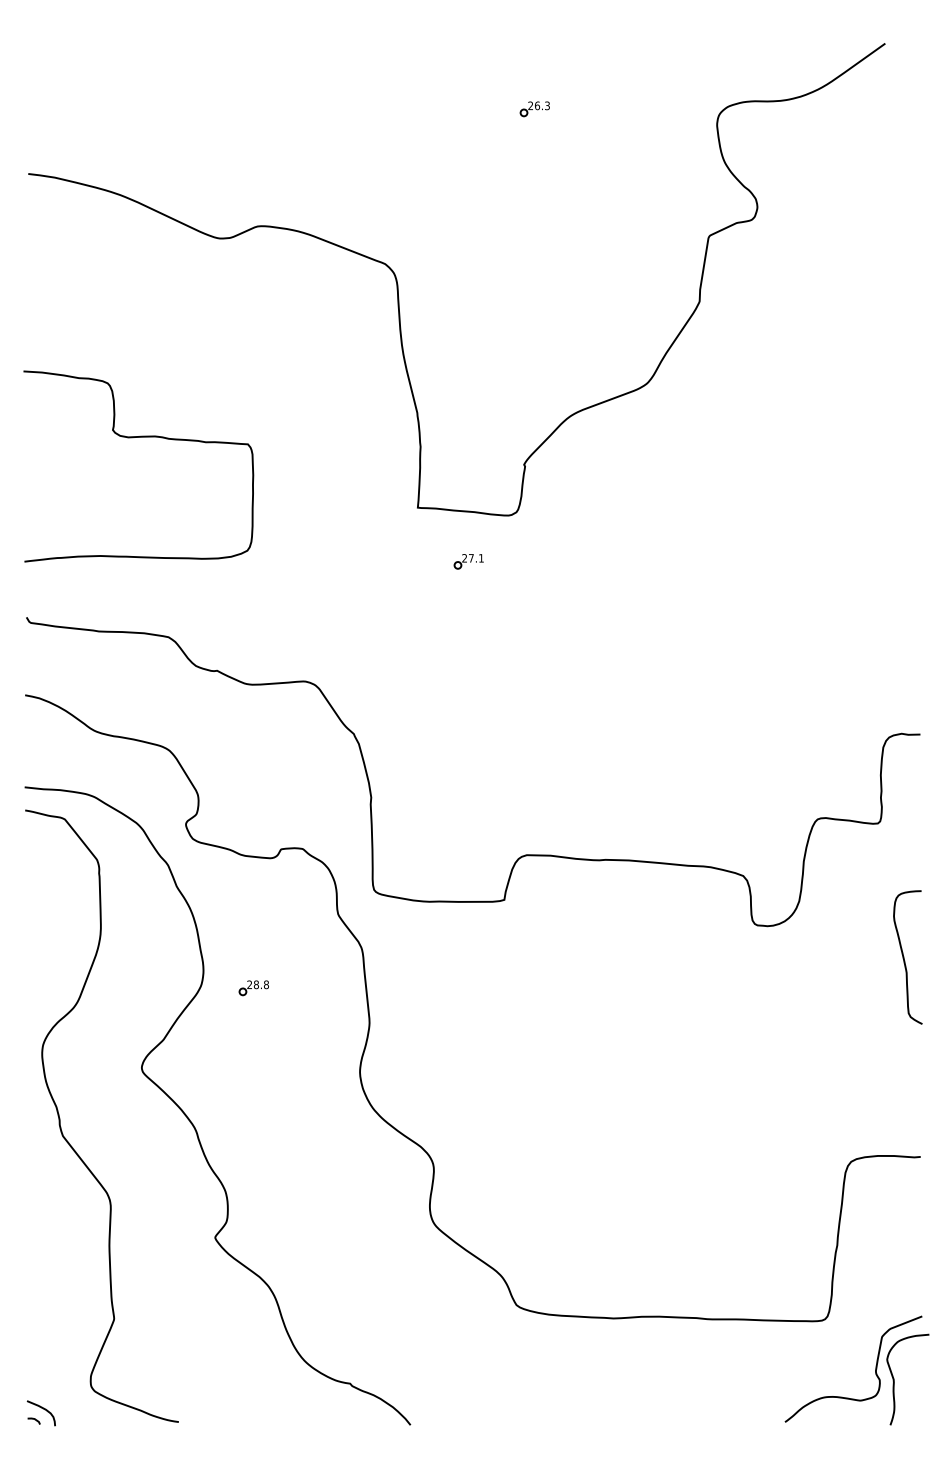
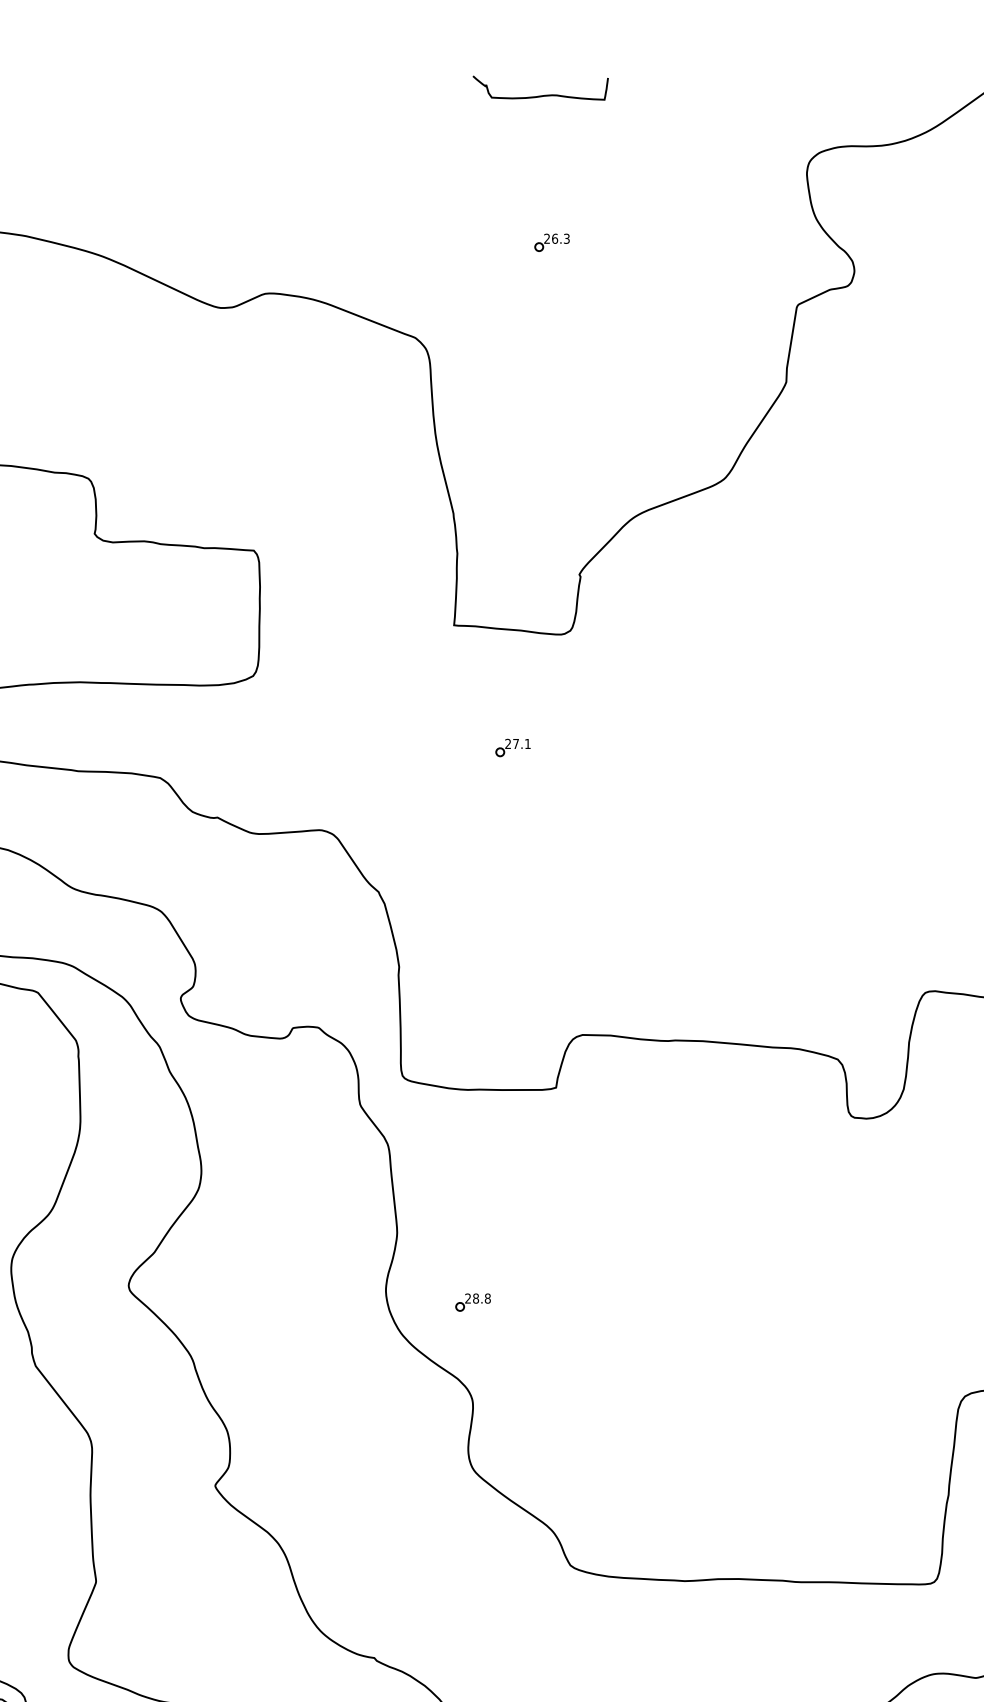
curve: (492, 57) -> (542, 94), added
part: (534, 109) -> (551, 243), moved
part: (468, 561) -> (512, 747), moved
part: (253, 988) -> (472, 1302), moved

